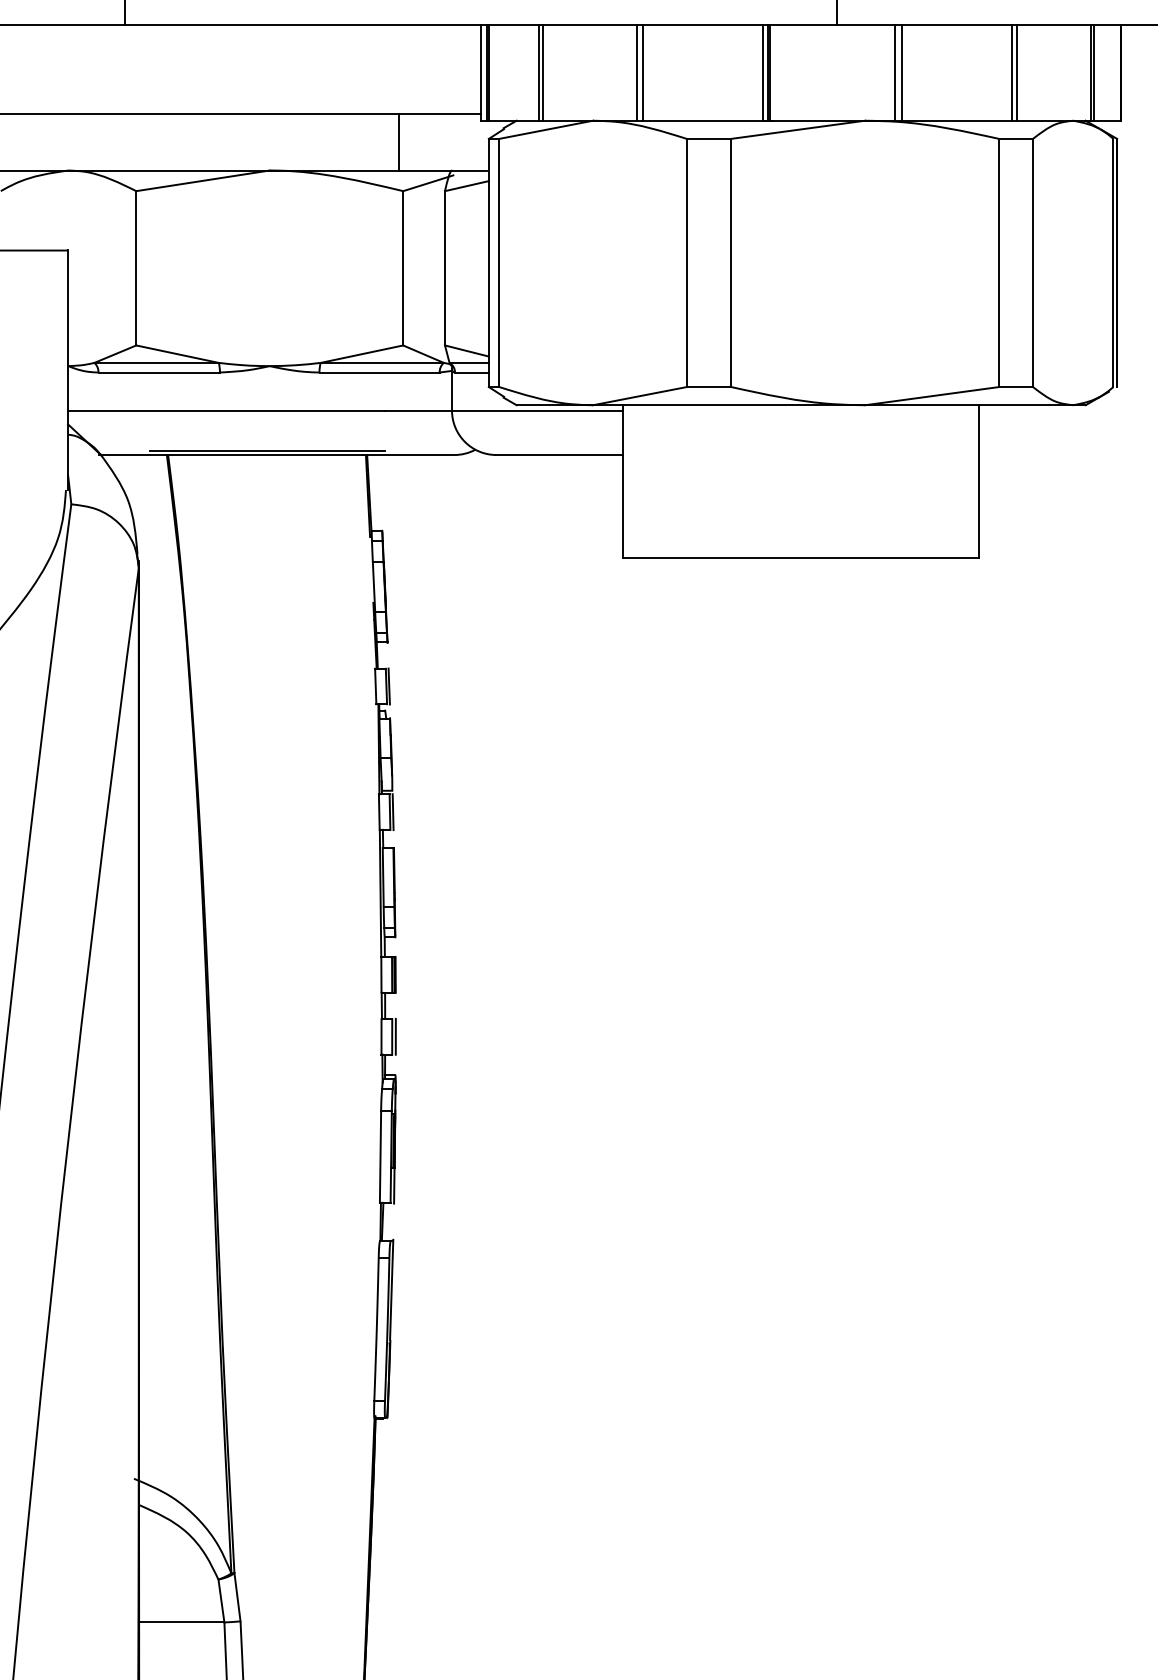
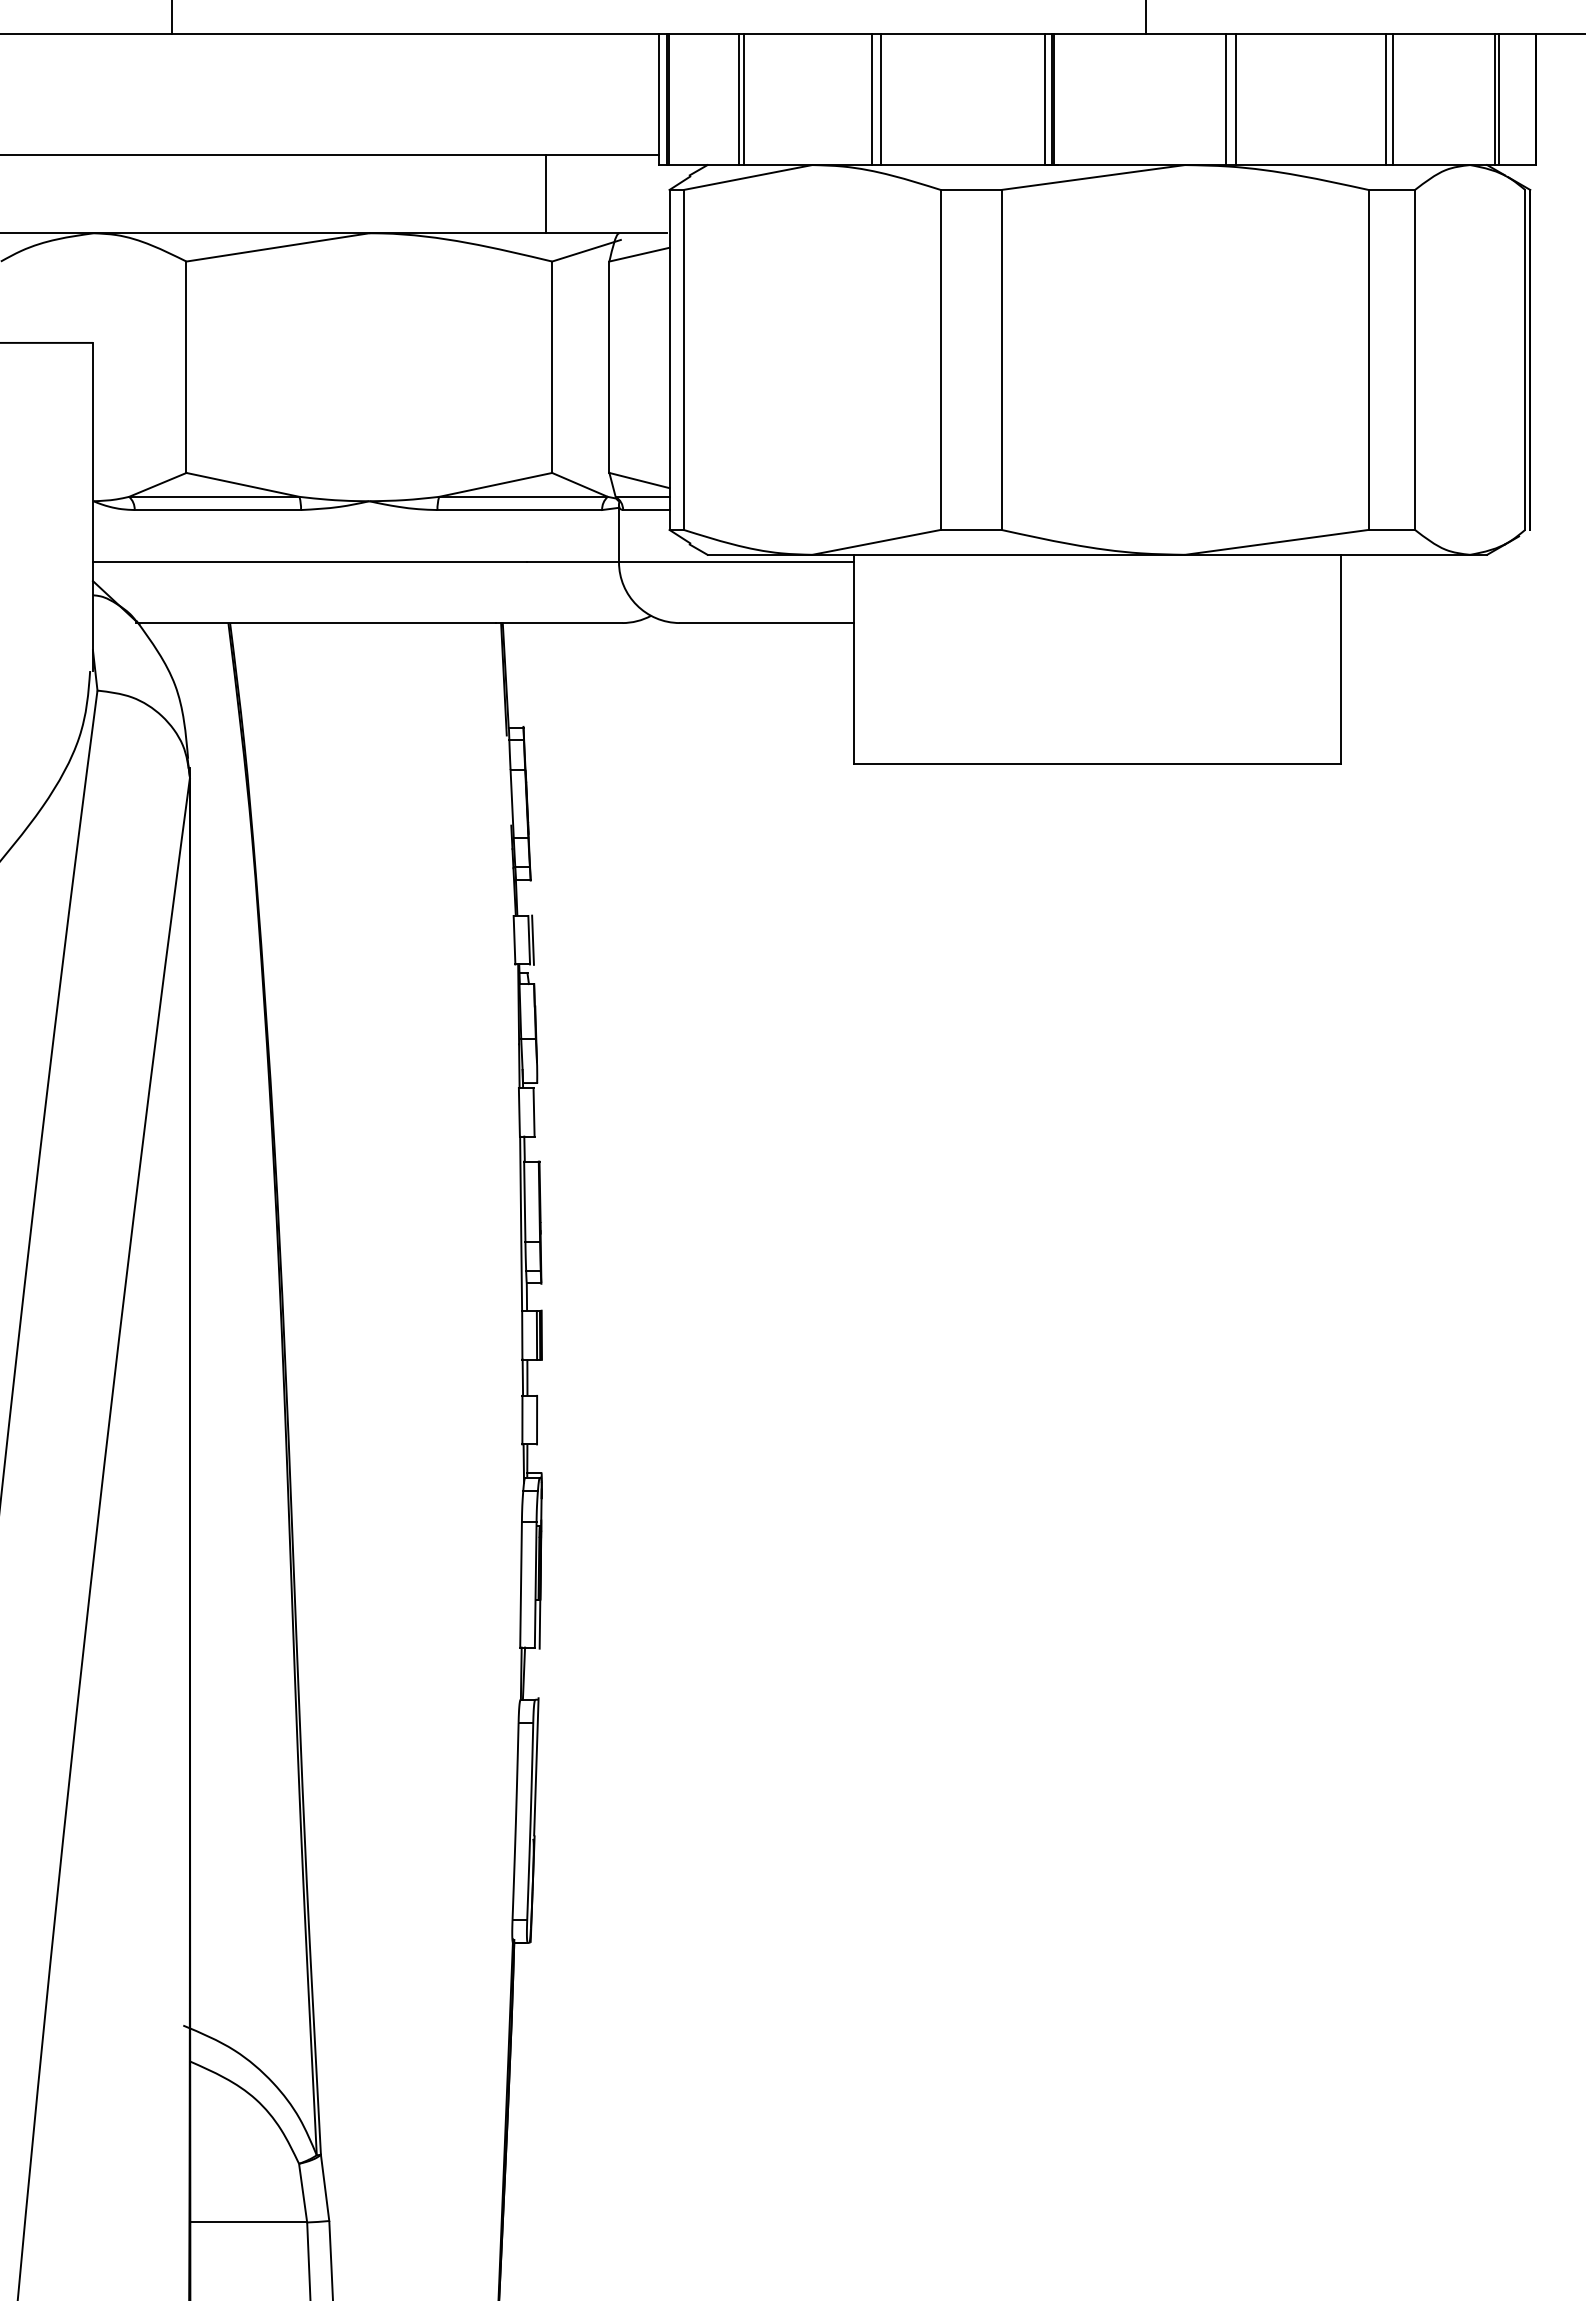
line: (267, 451) -> (366, 618), removed
line: (392, 811) -> (537, 1111), removed
line: (396, 1036) -> (542, 1419), removed

